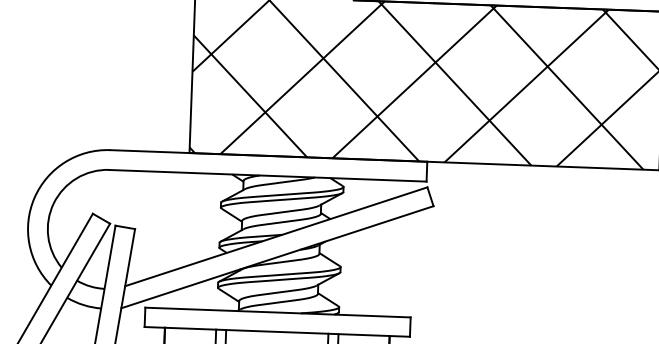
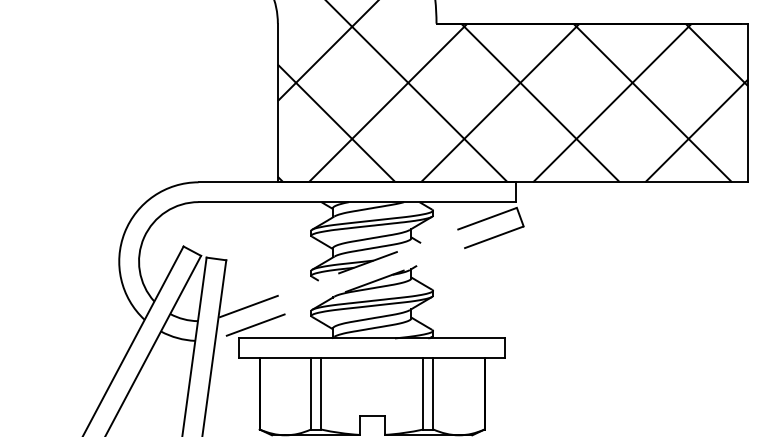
line: (276, 236) -> (367, 262), solid -> dashed
line: (277, 257) -> (369, 283), solid -> dashed

